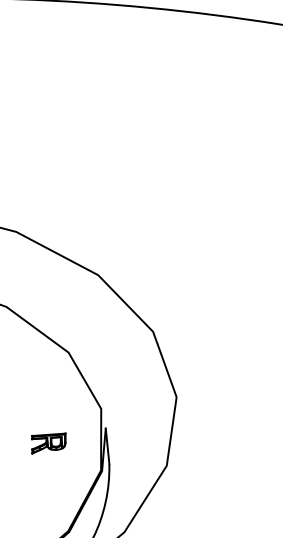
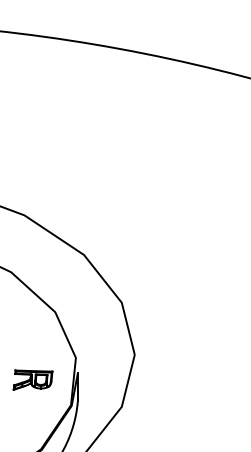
part: (48, 442) -> (32, 379), size x1.43

